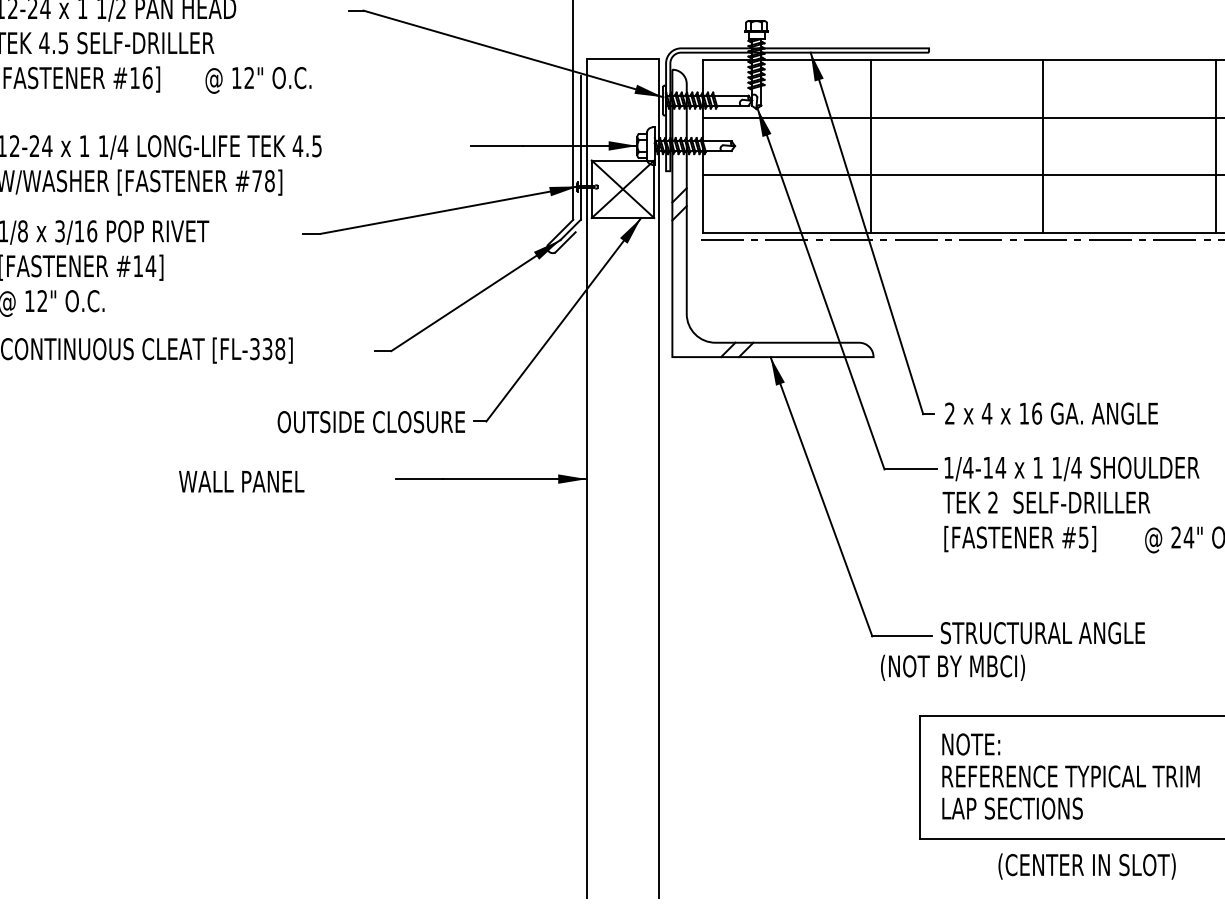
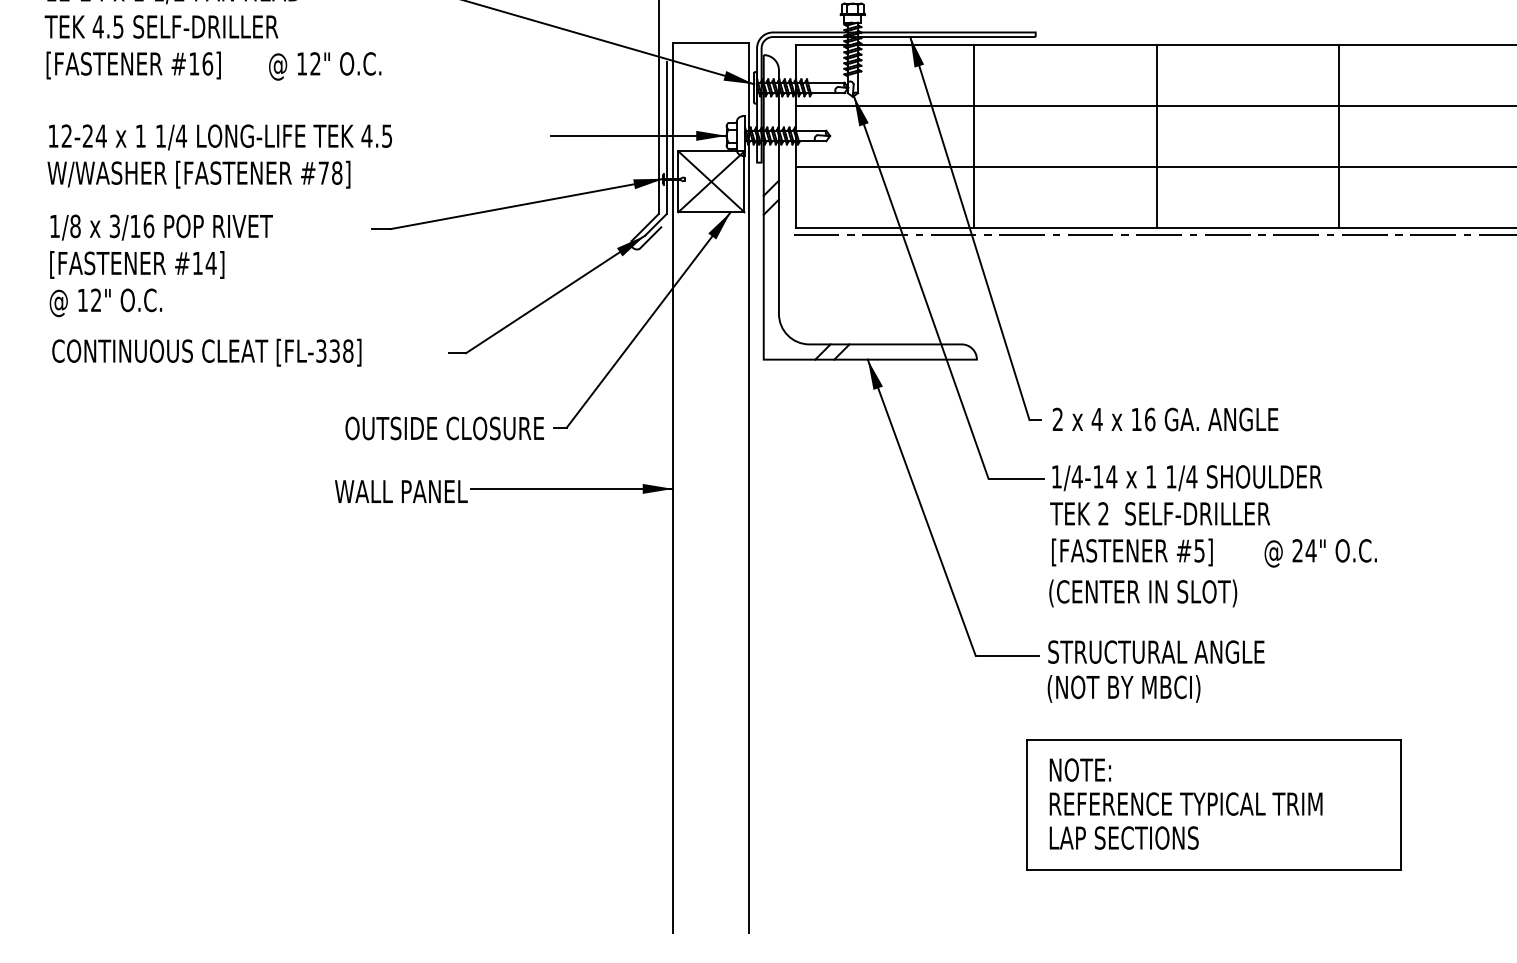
text: (241, 481) -> (401, 491), moved
text: (952, 667) -> (1123, 688), moved
text: (1087, 866) -> (1143, 593), moved

